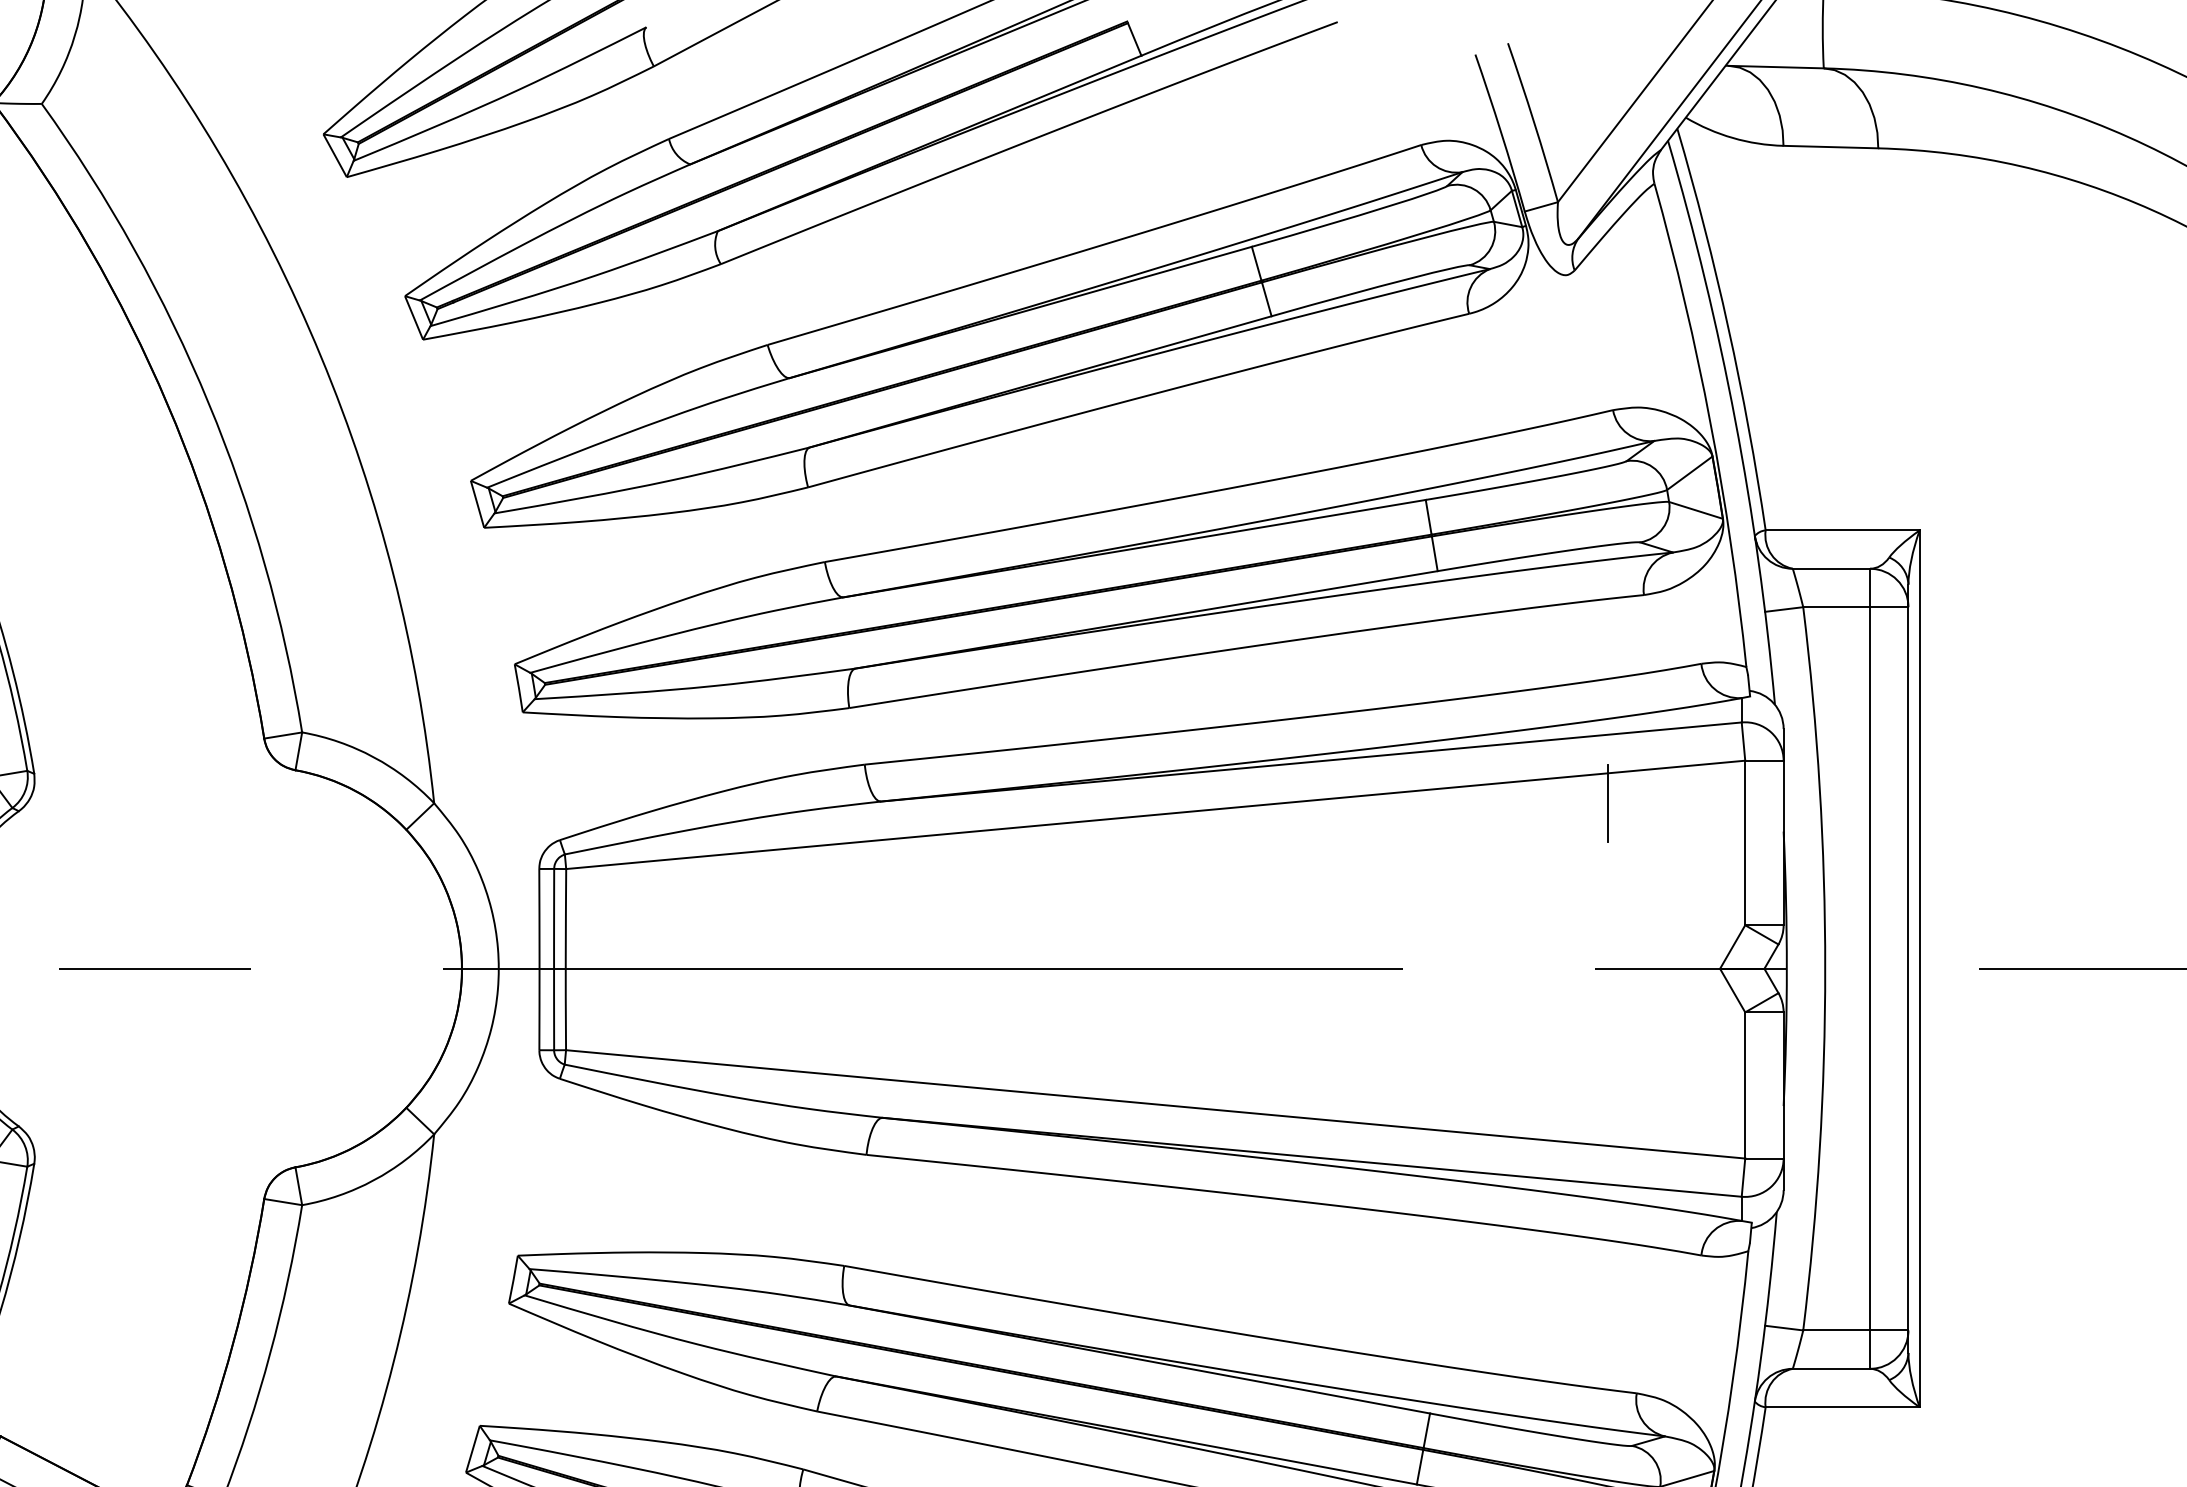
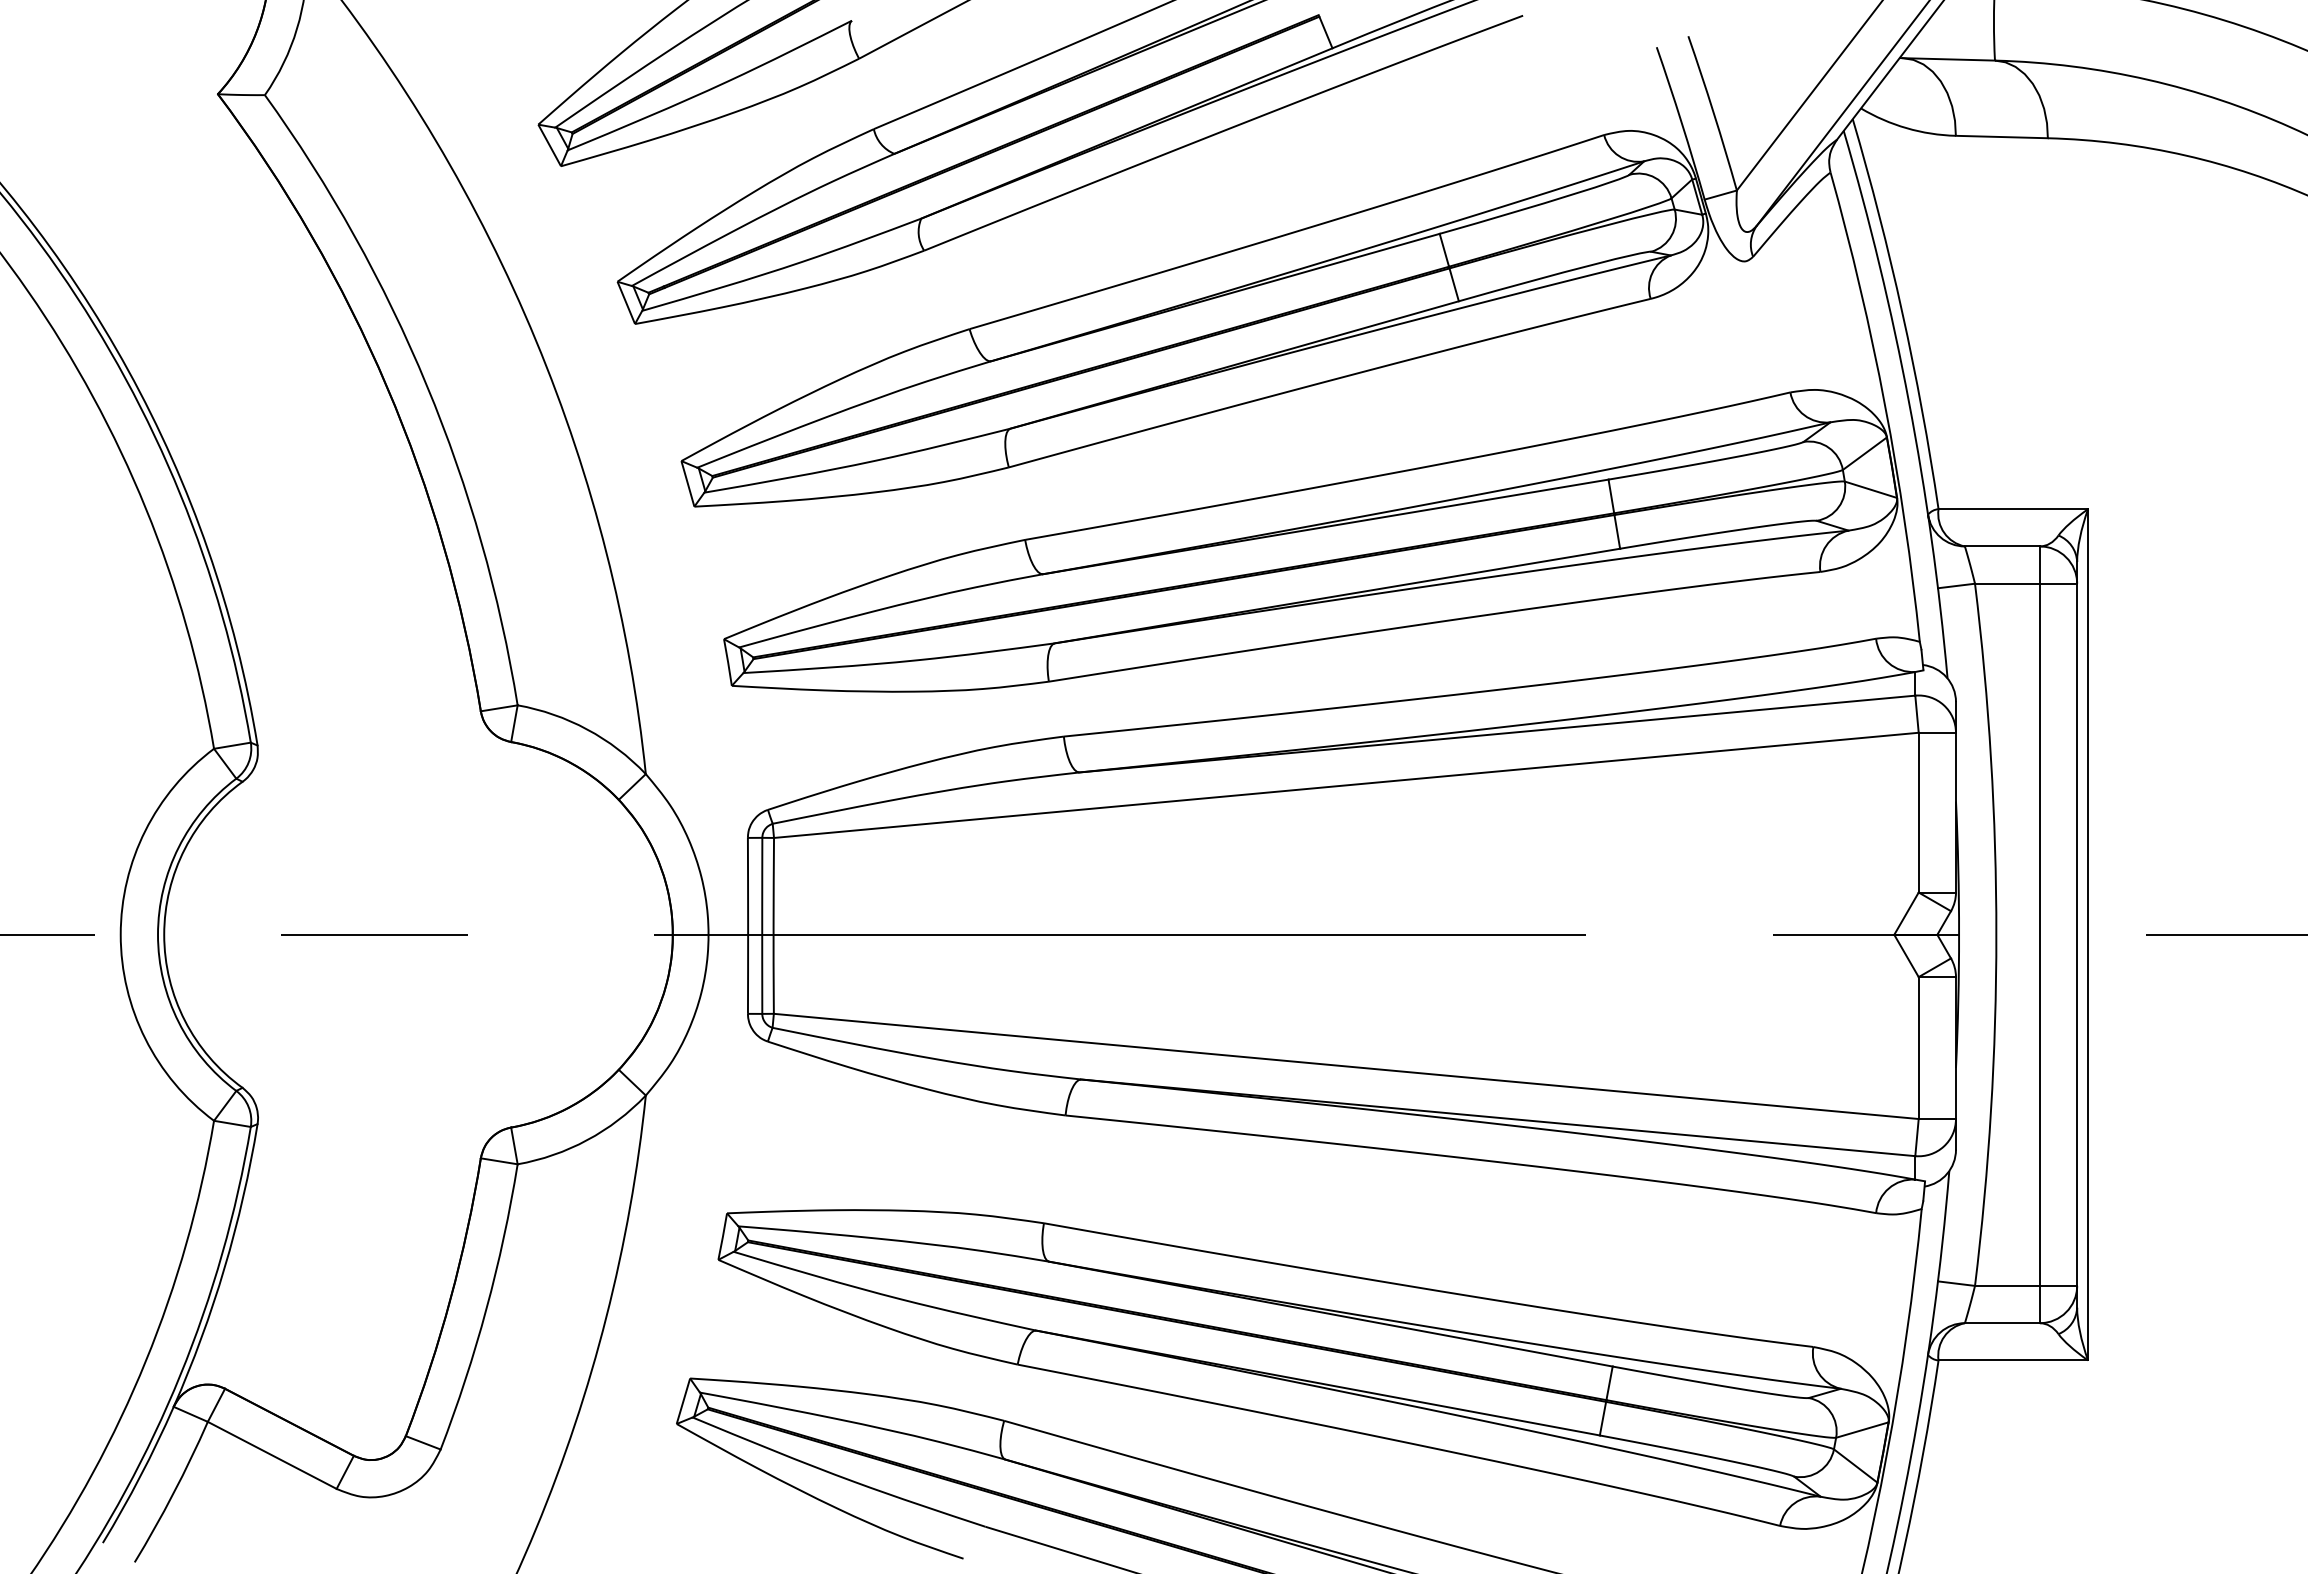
line: (1608, 803) -> (1785, 774), removed

